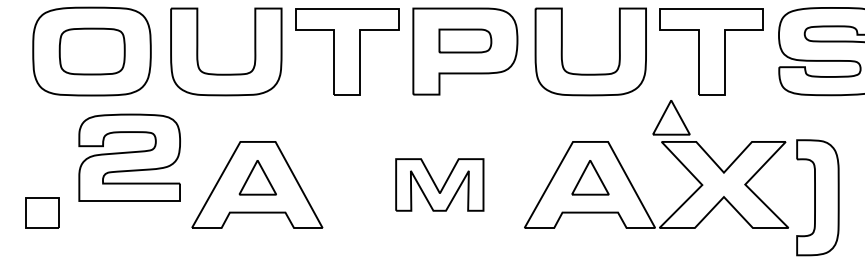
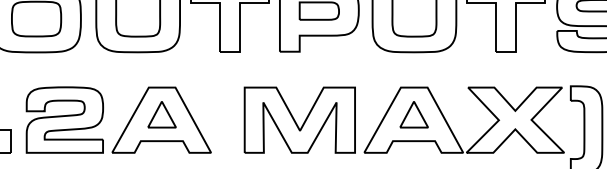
part: (671, 117) -> (475, 69), removed
part: (129, 157) -> (64, 119), moved
part: (439, 184) -> (299, 119), size x1.67

